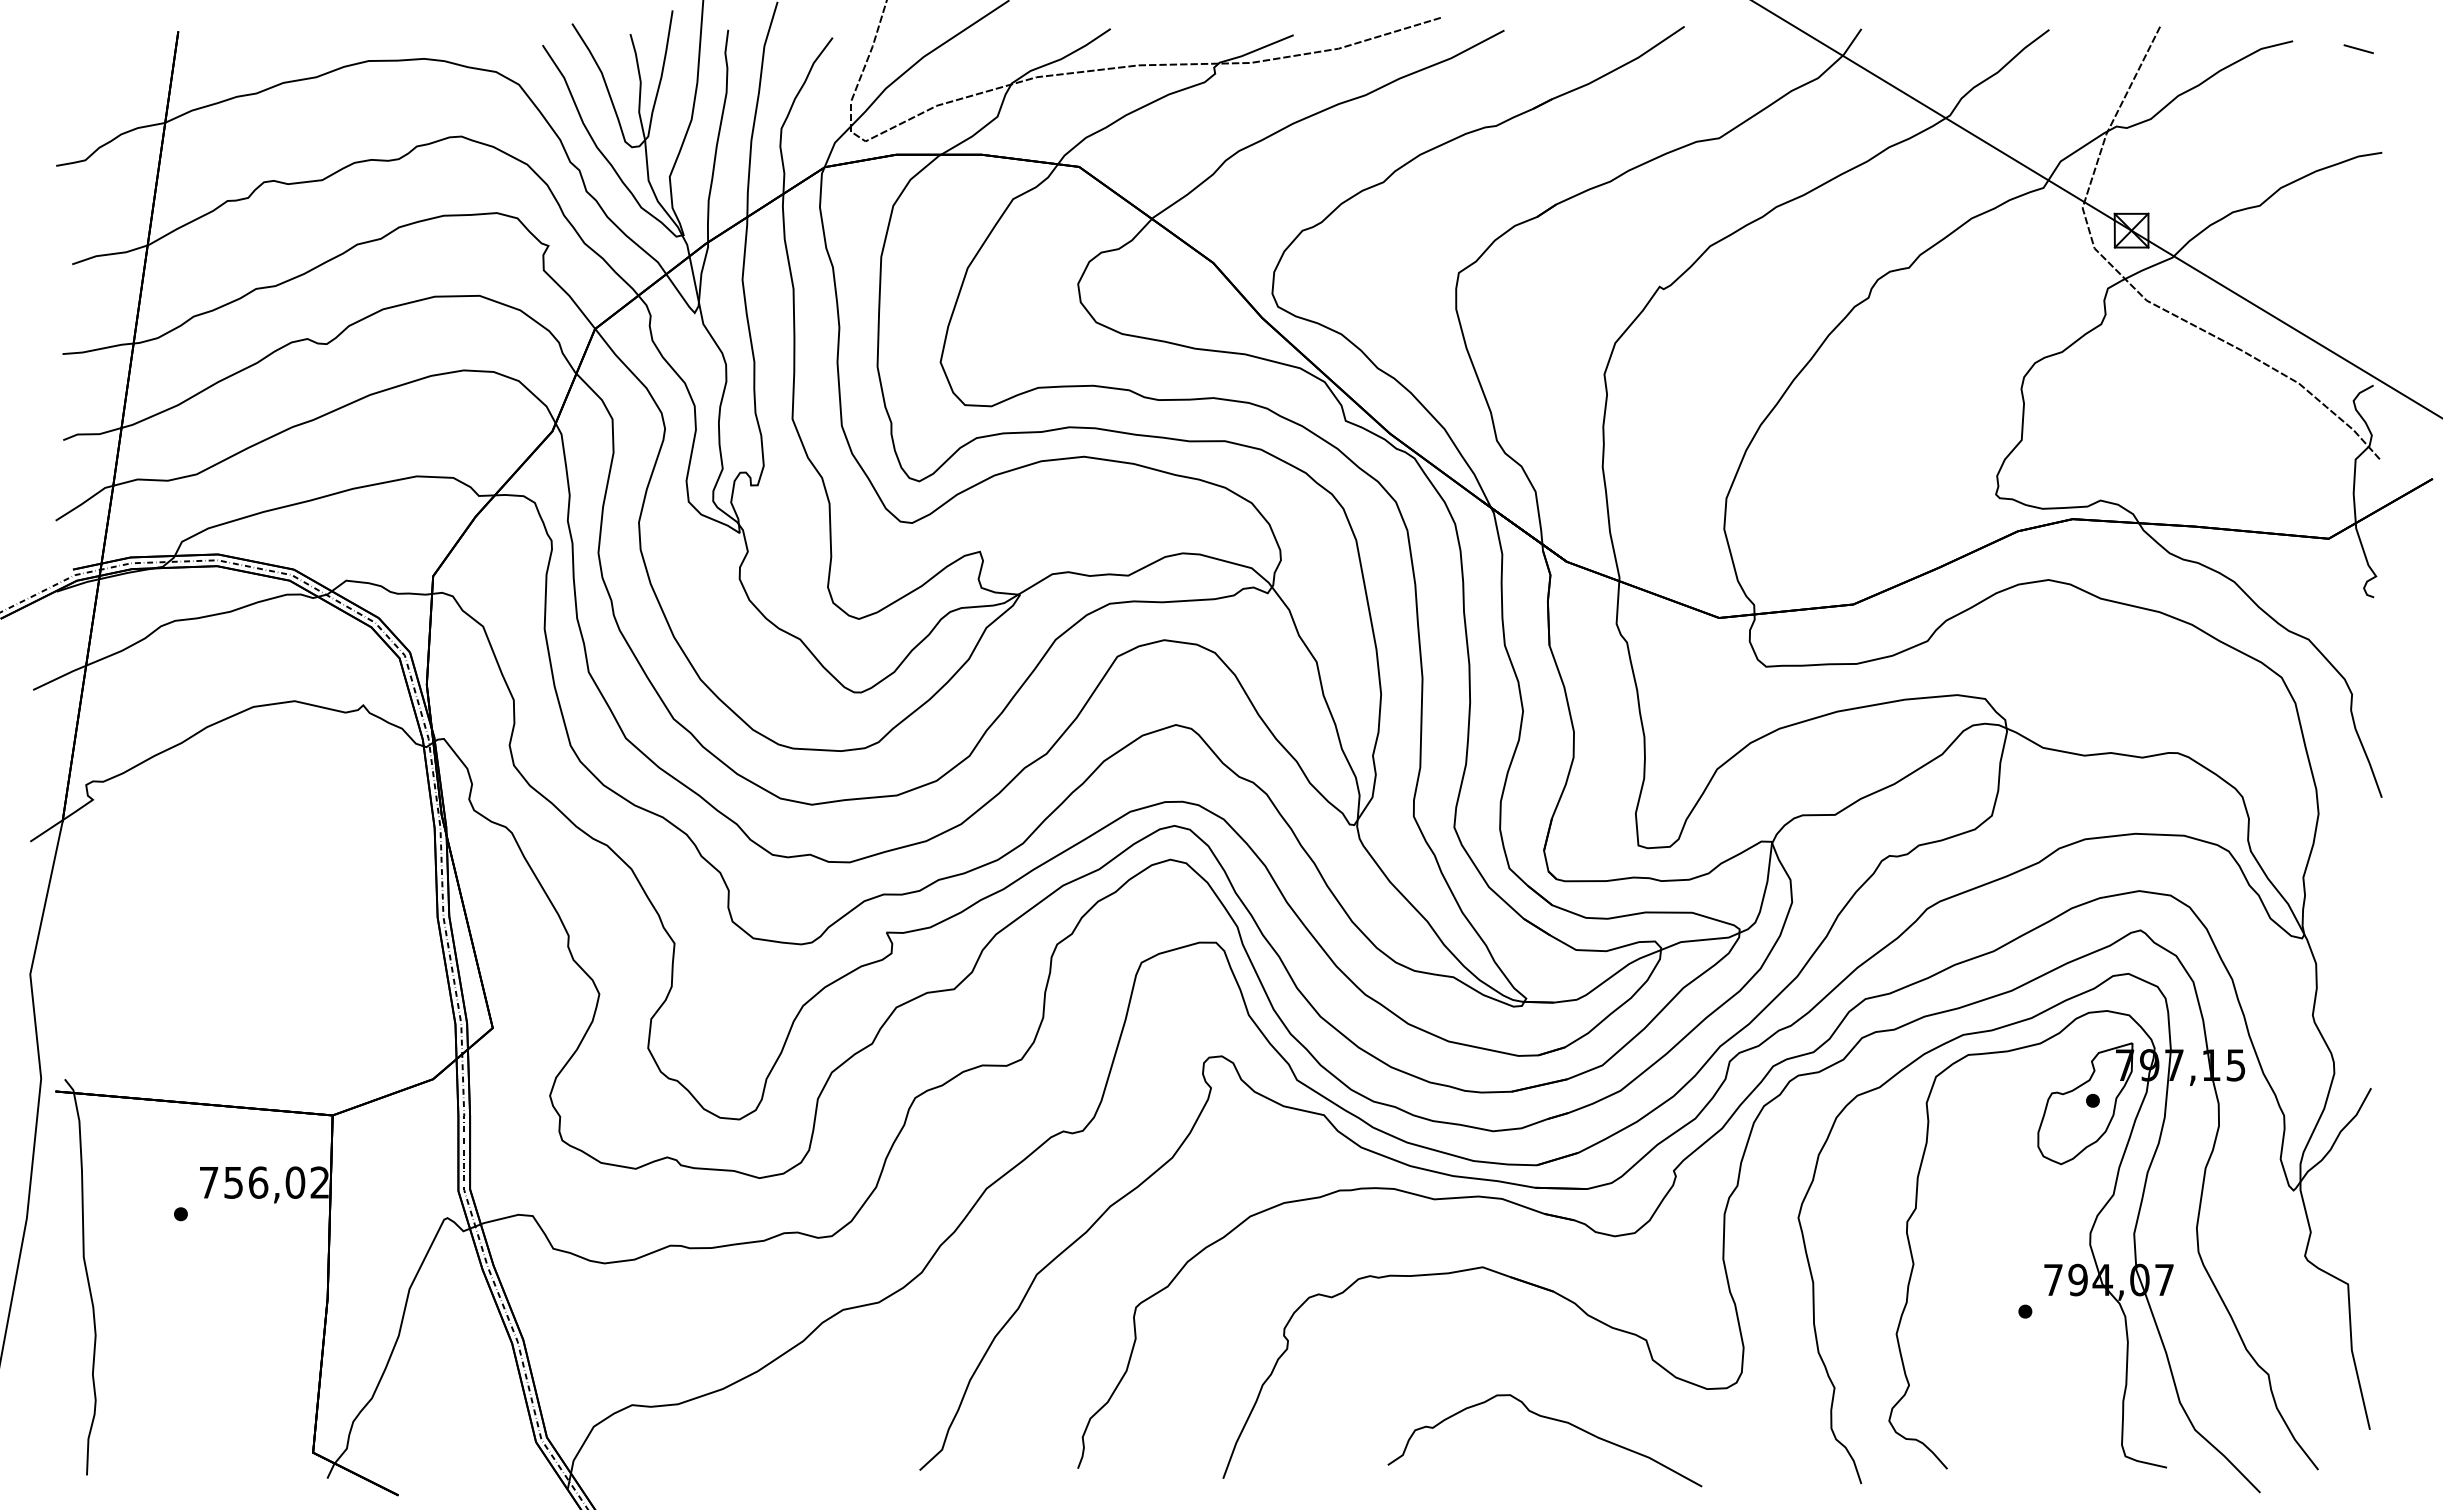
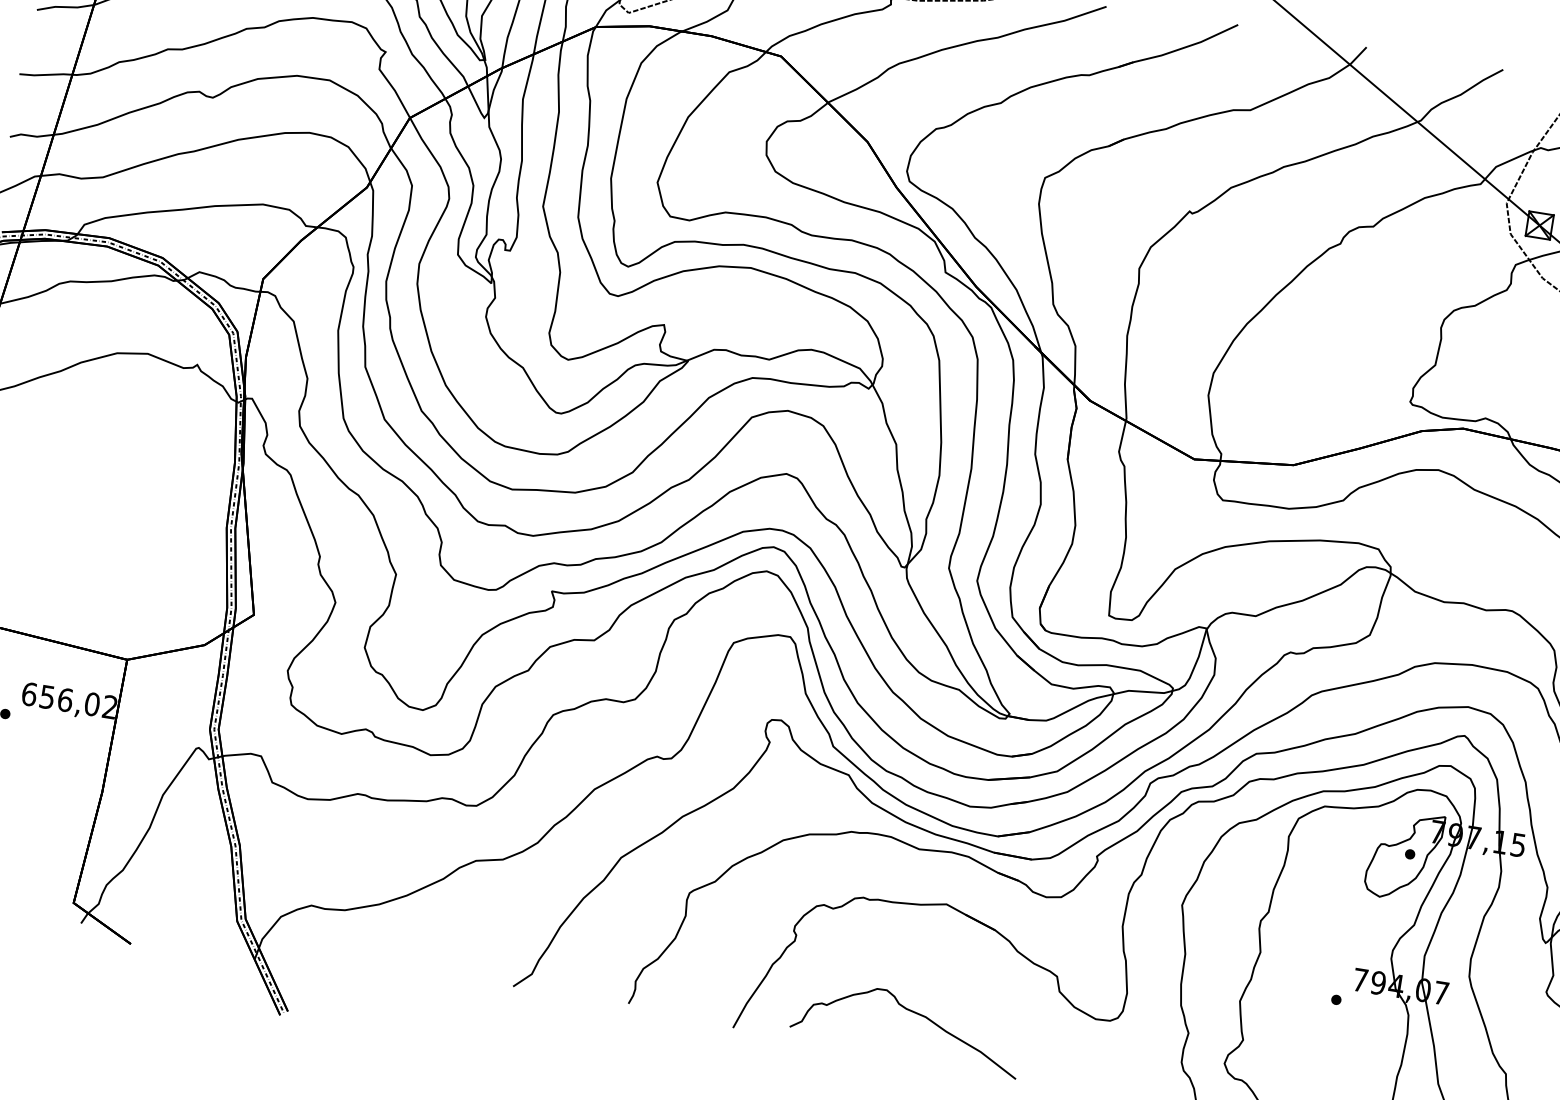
text: (208, 1182) -> (29, 694), 756,02 -> 656,02
curve: (1549, 1419) -> (912, 1012), moved

